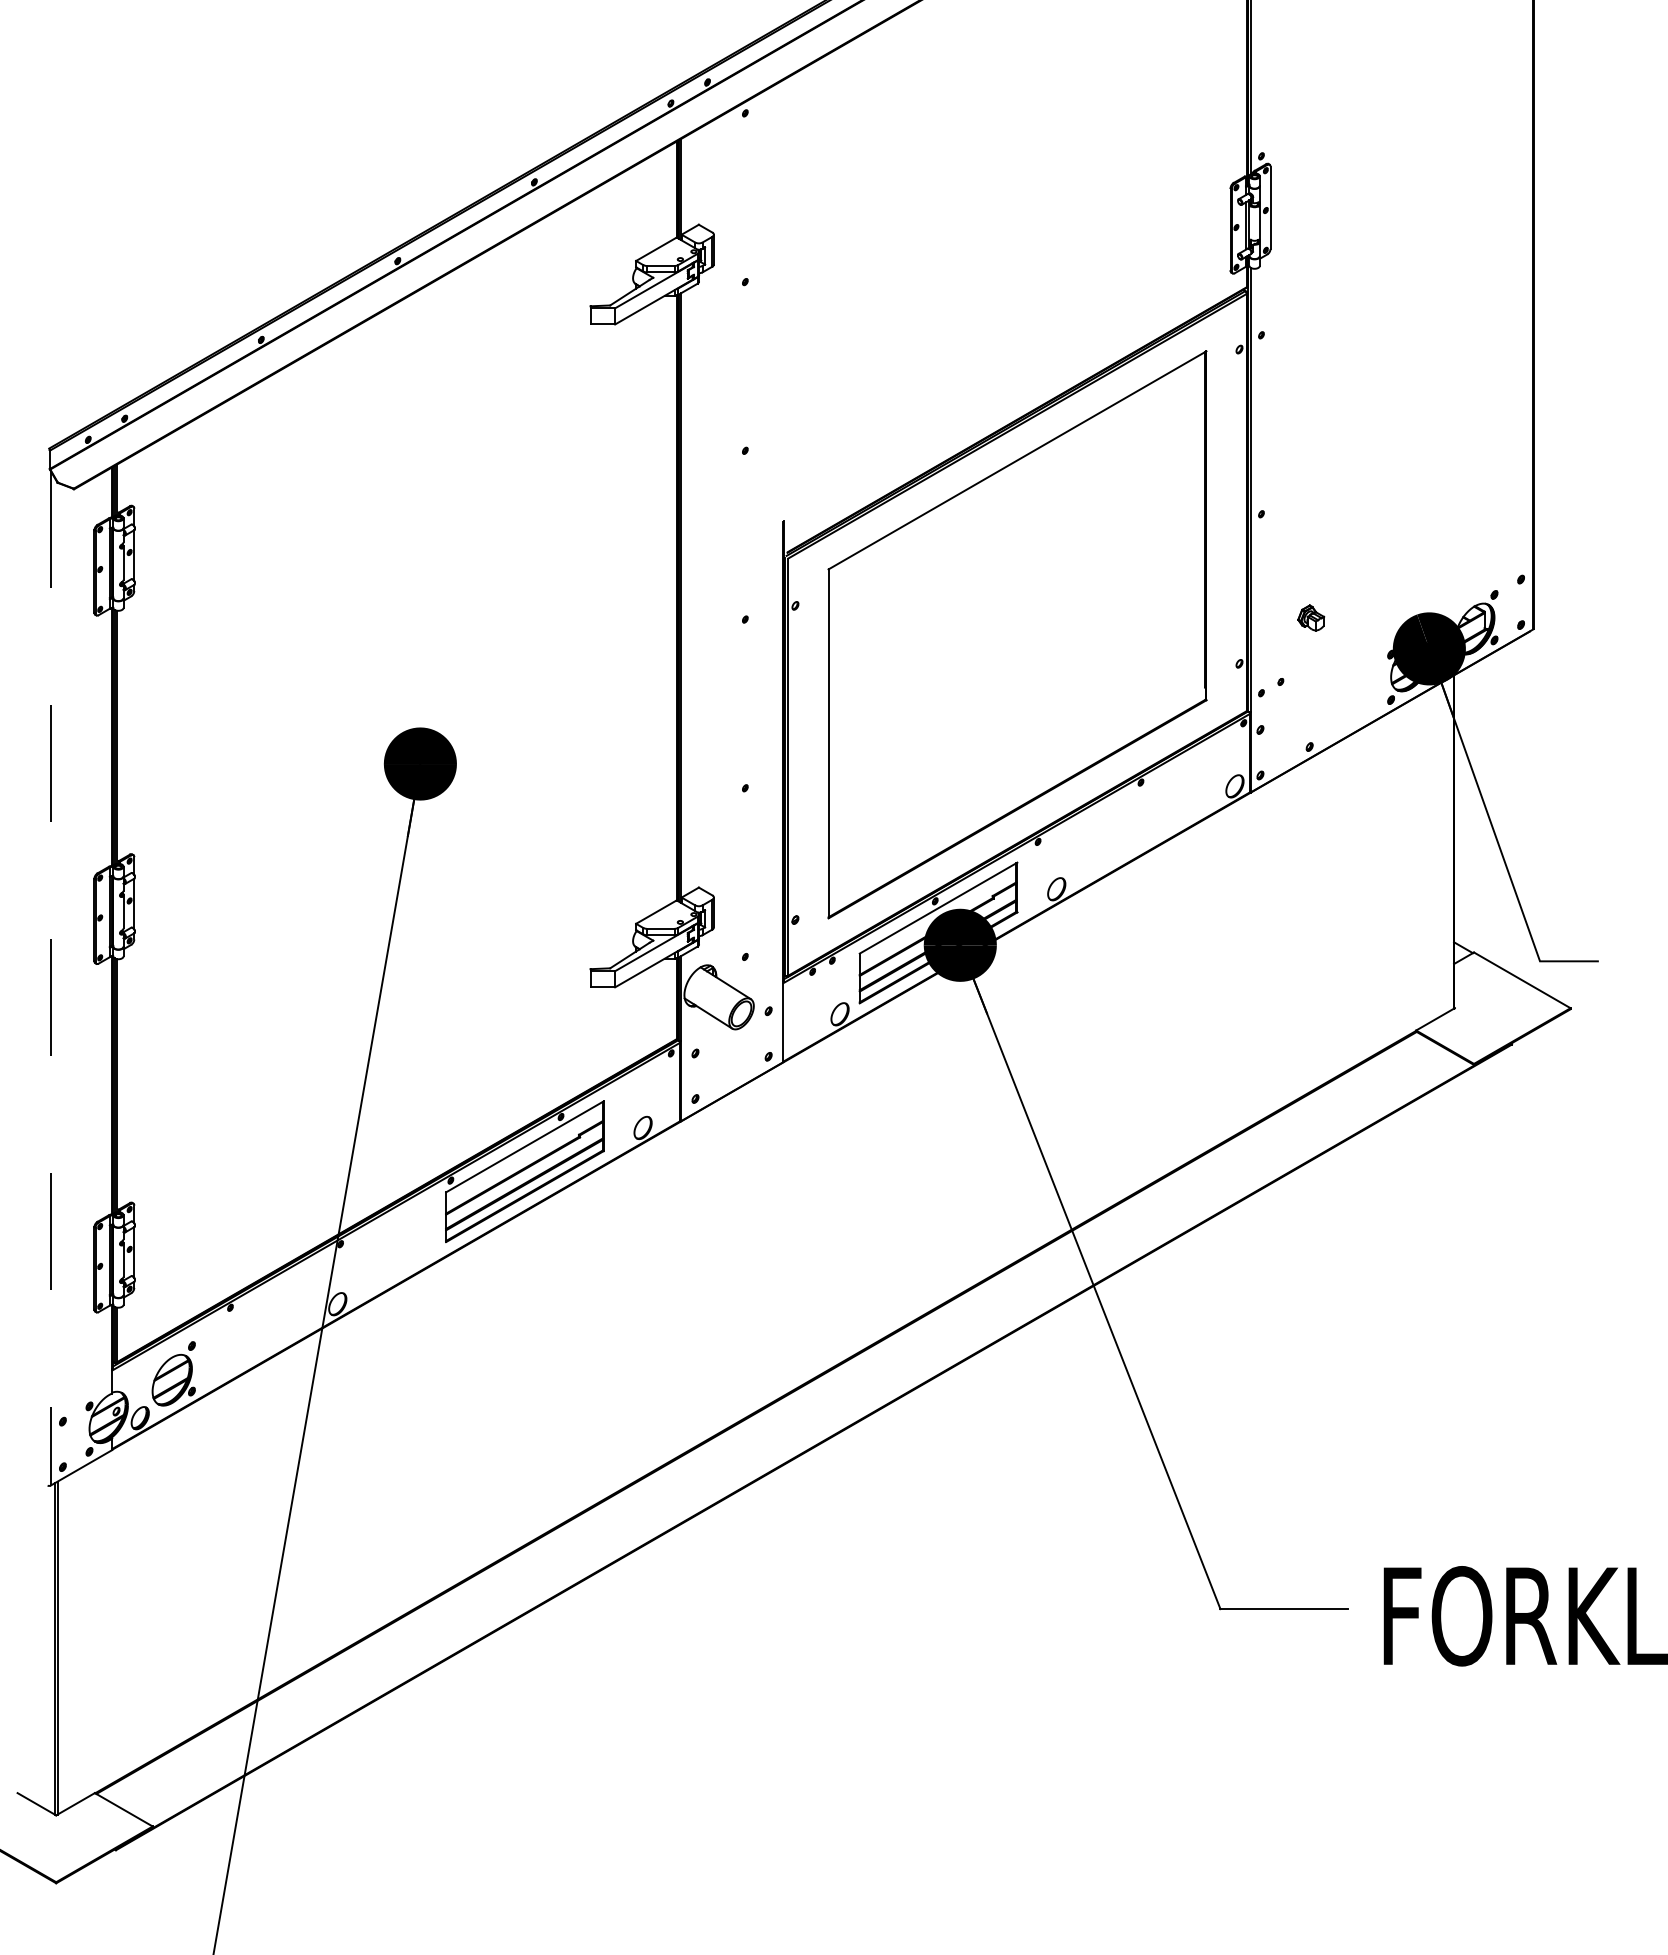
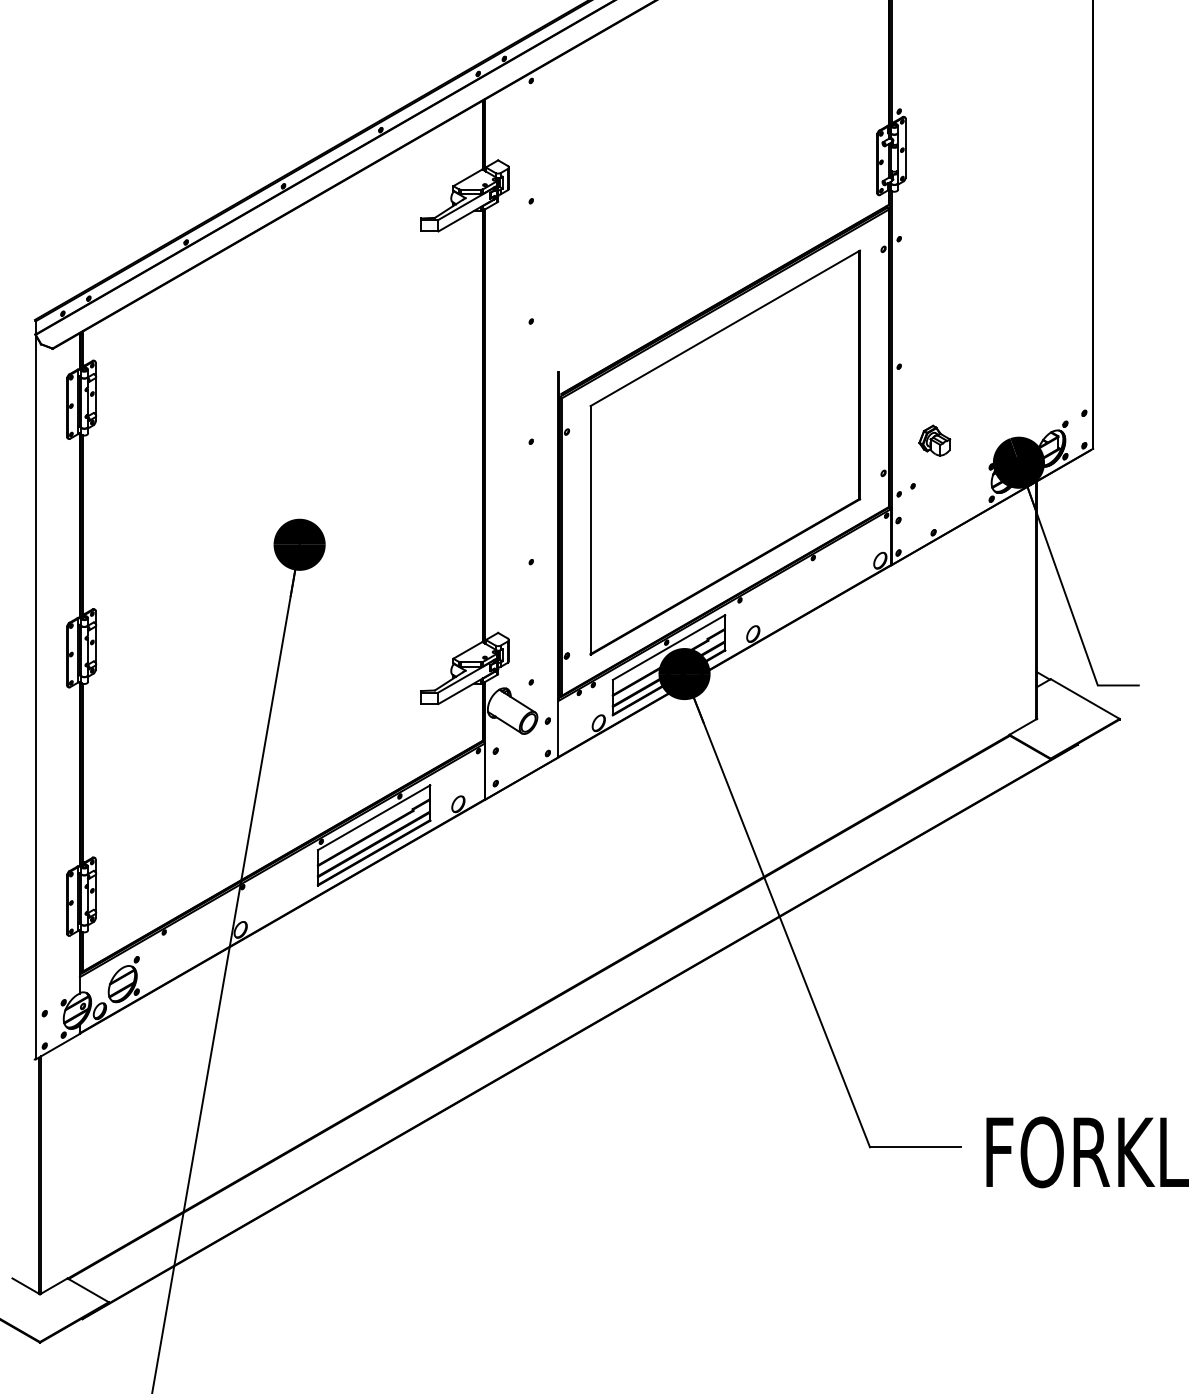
part: (1310, 617) -> (934, 440), size x1.67
line: (50, 978) -> (35, 697), dashed -> solid

